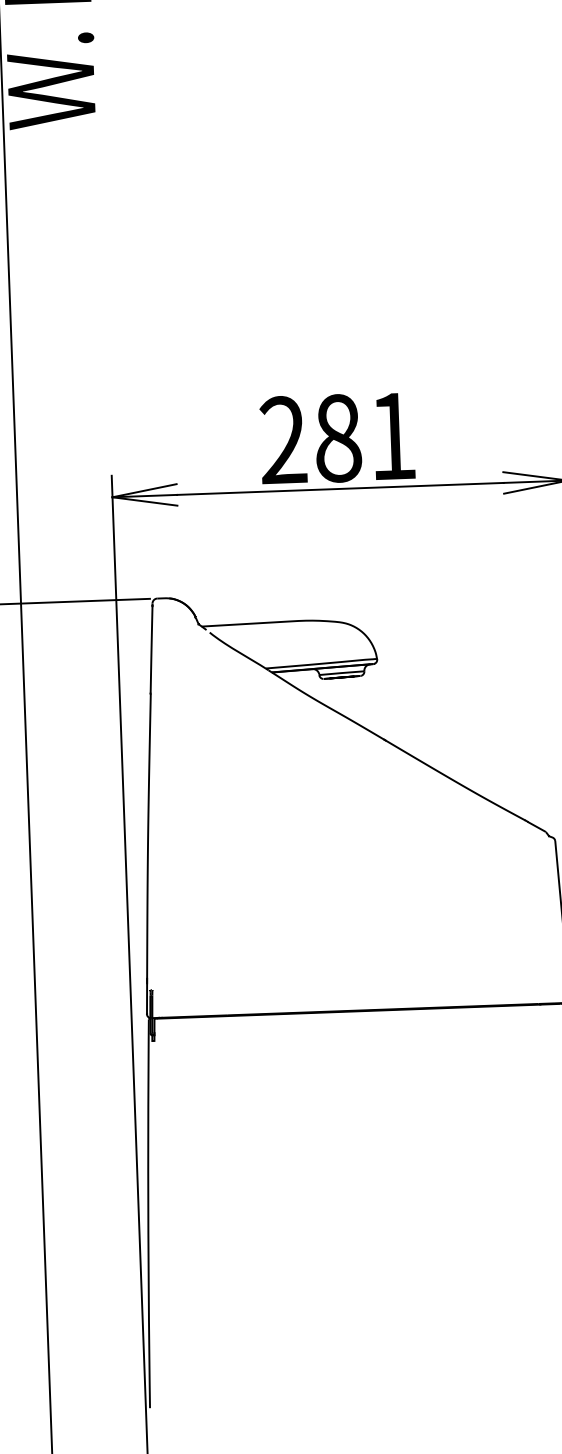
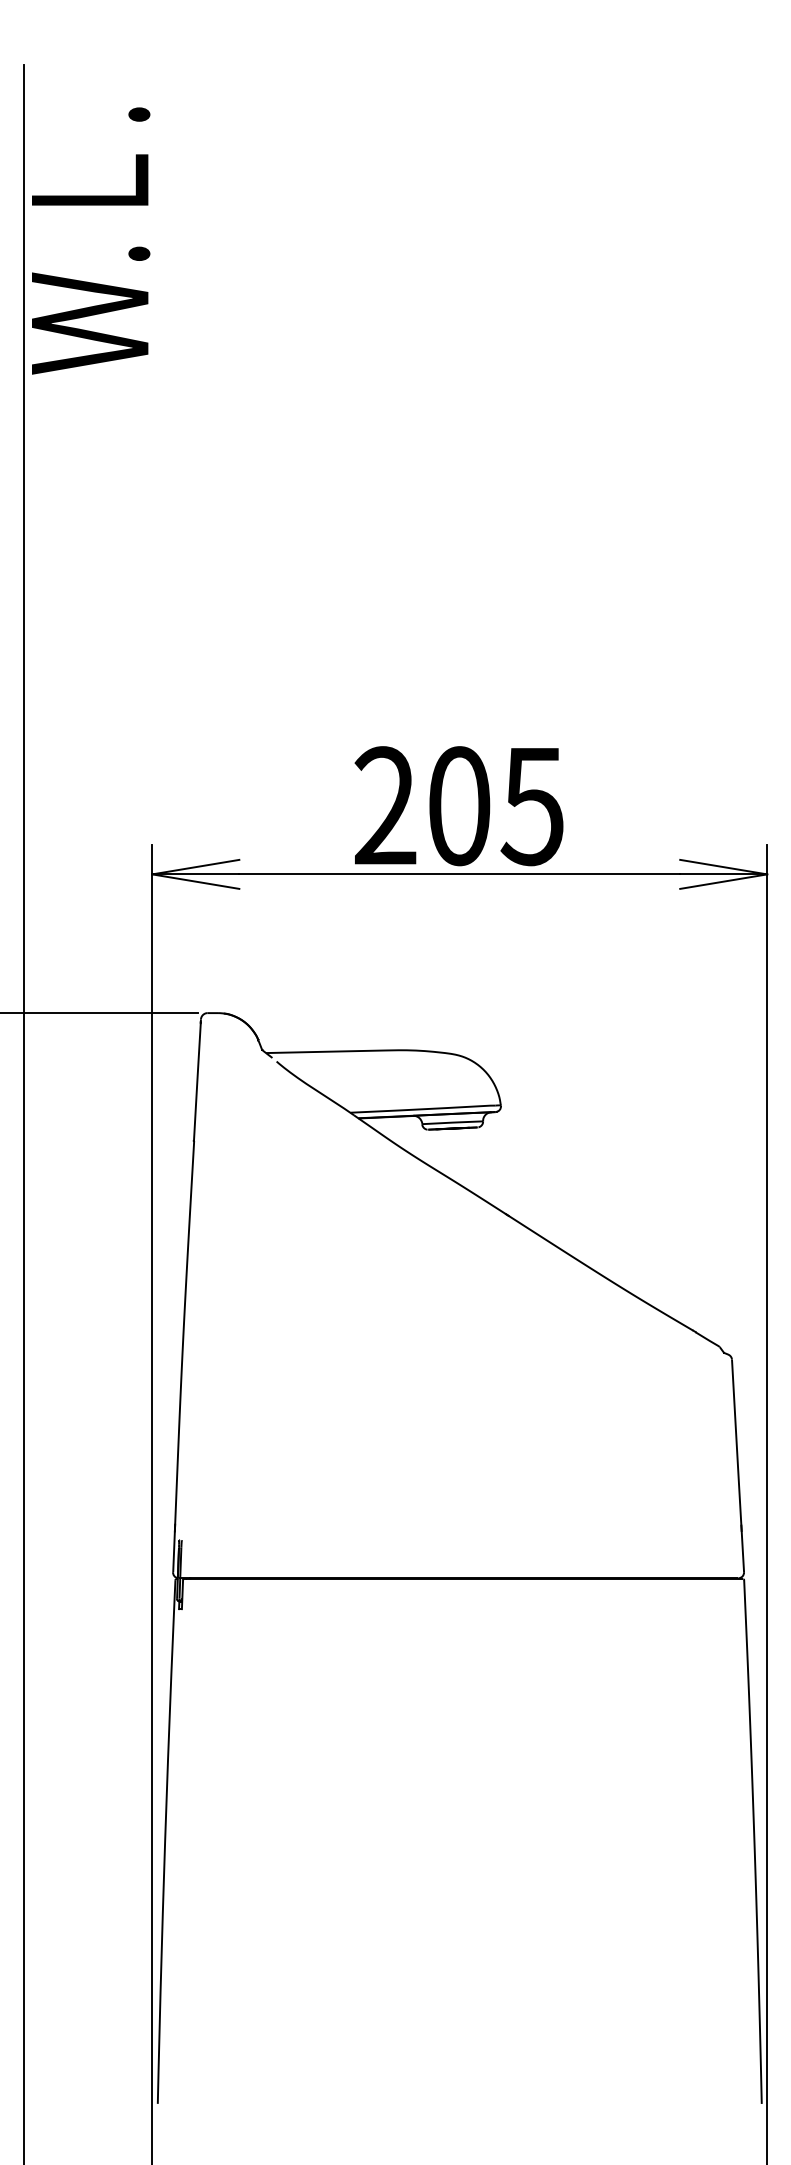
text: (365, 437) -> (496, 806), 281 -> 205

